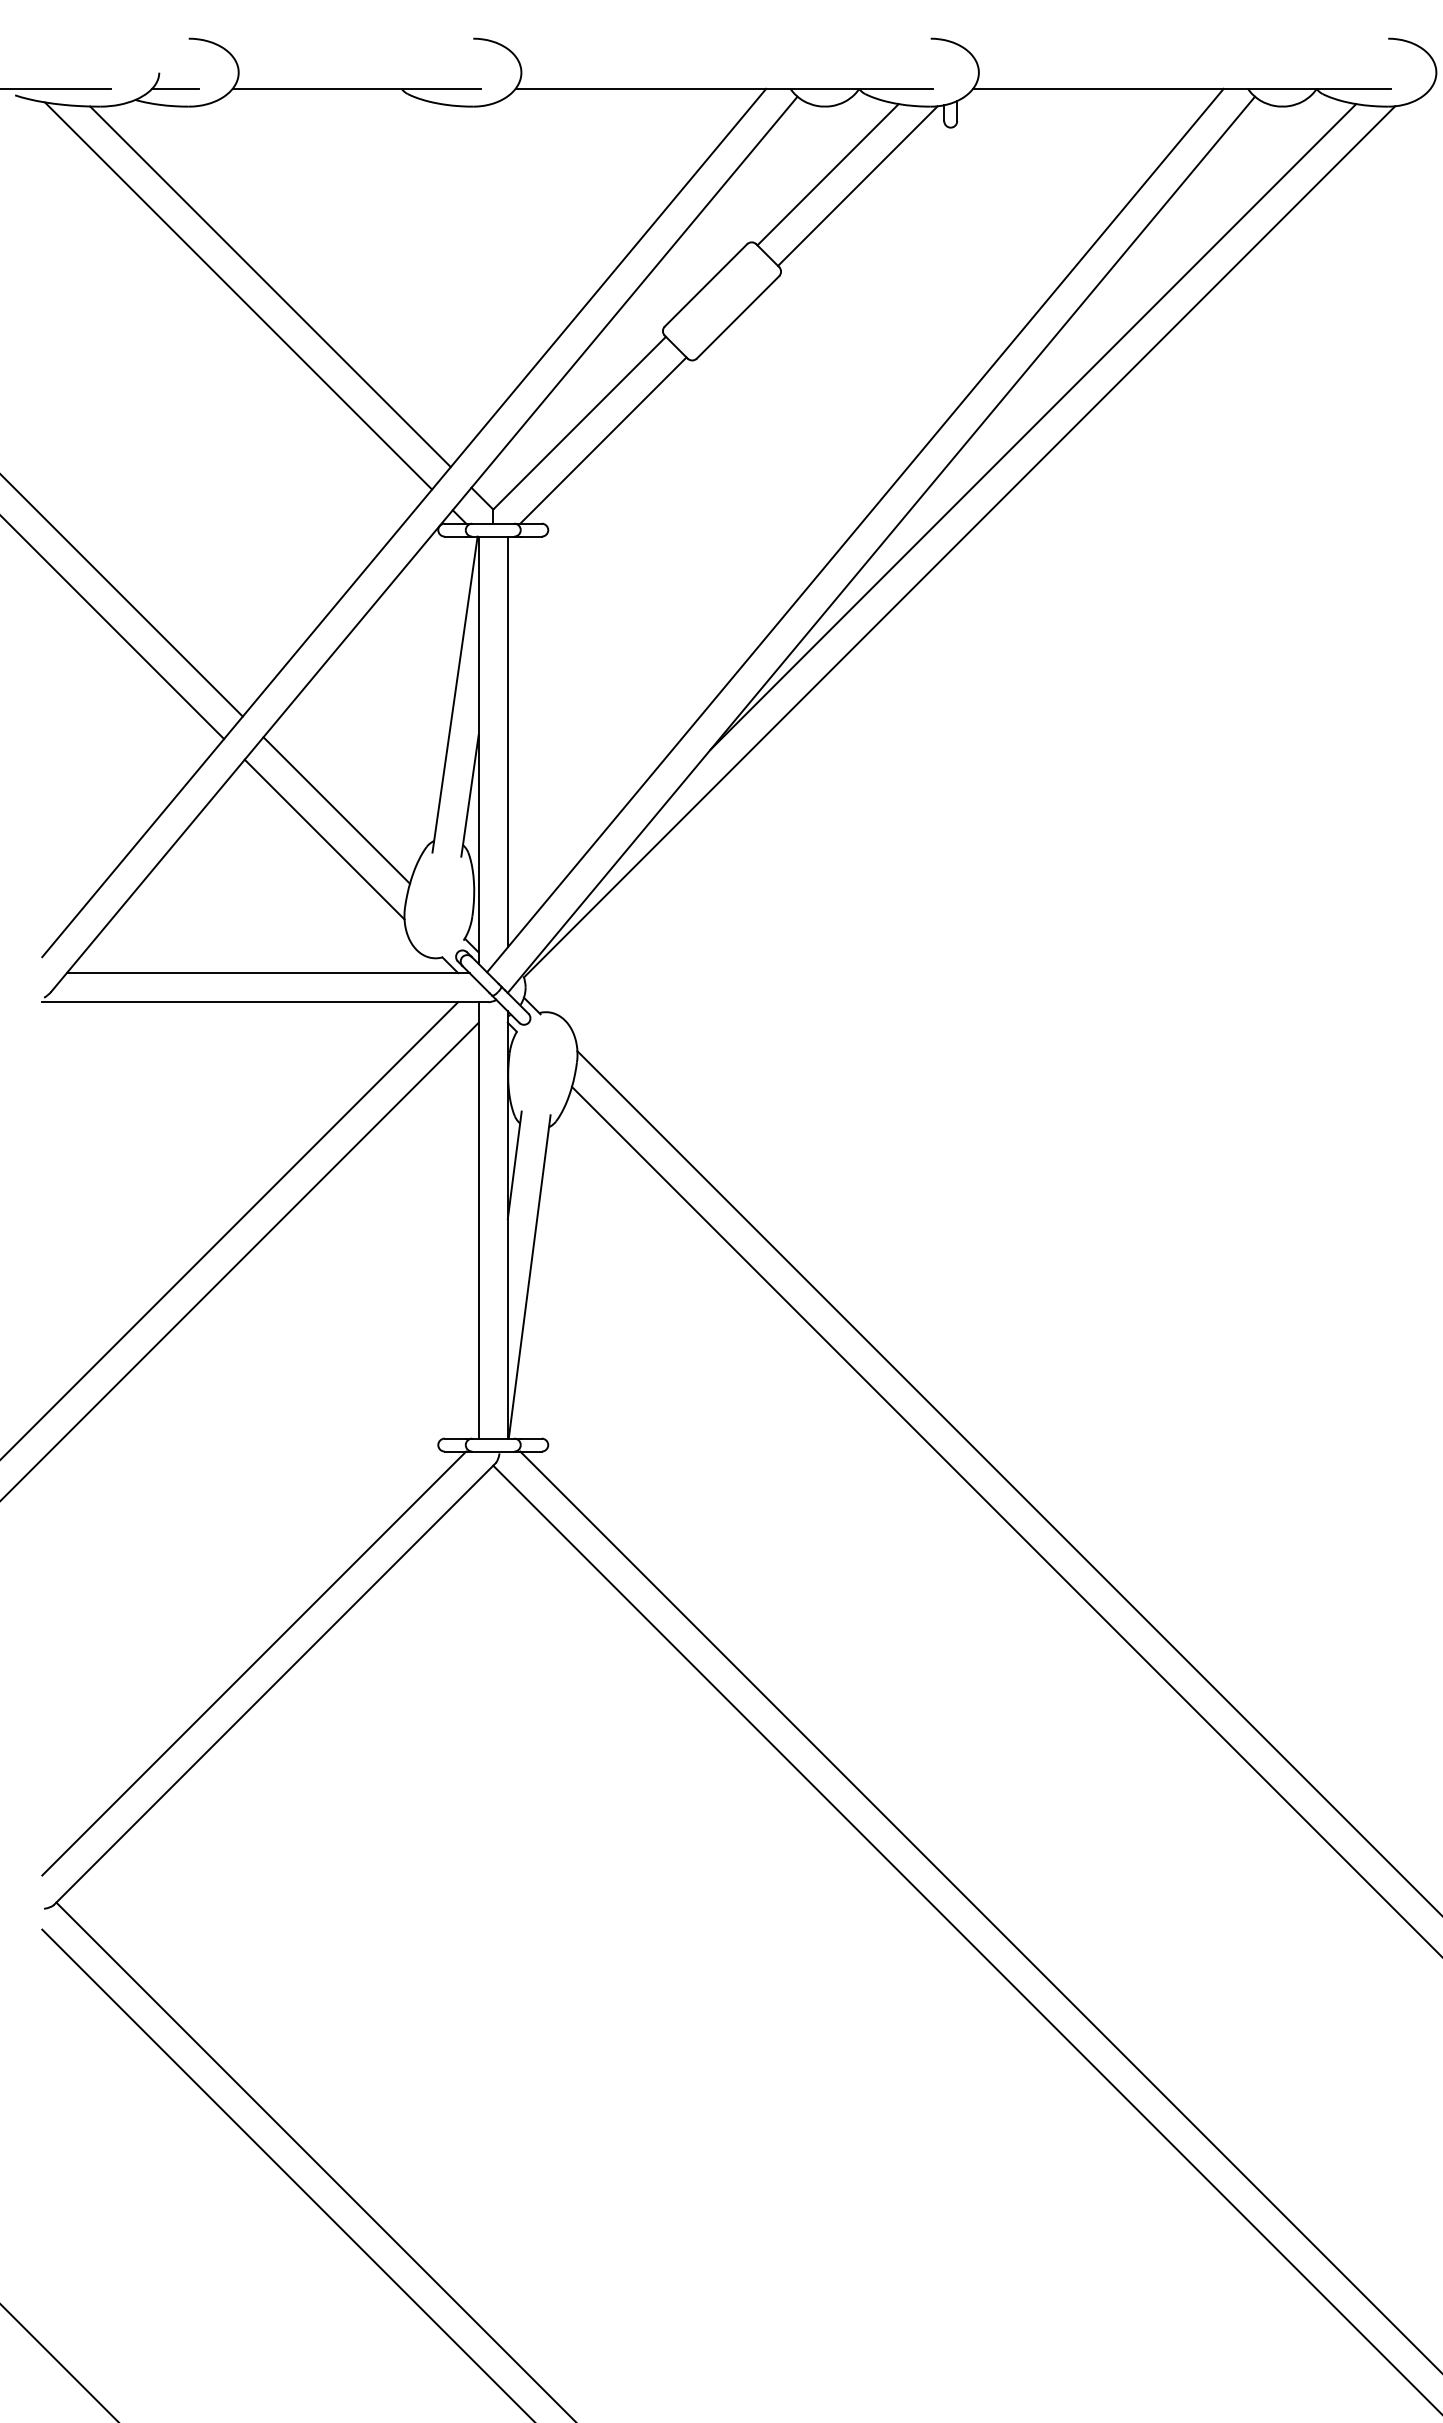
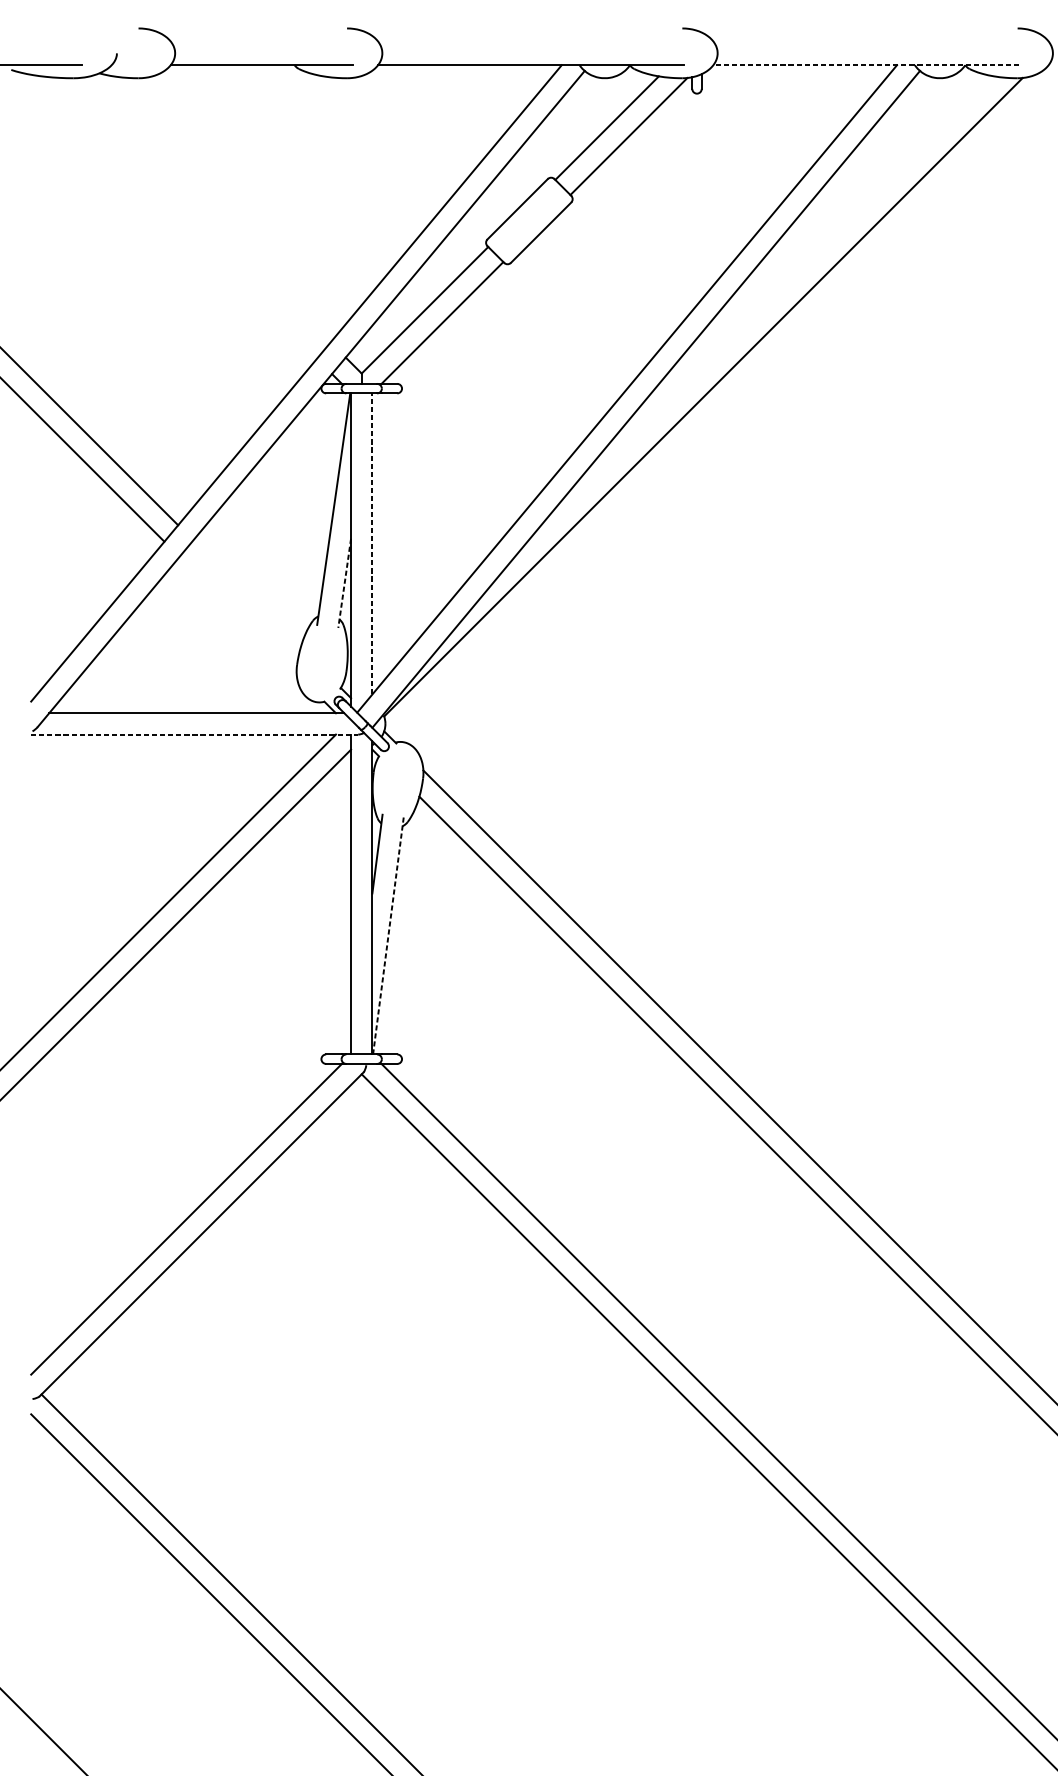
line: (175, 88) -> (128, 64), removed
line: (1181, 88) -> (866, 64), solid -> dashed
line: (270, 286) -> (198, 210), removed
line: (238, 295) -> (175, 216), removed
line: (1033, 426) -> (757, 312), removed
line: (507, 741) -> (372, 543), solid -> dashed
line: (469, 796) -> (344, 583), solid -> dashed
line: (336, 810) -> (246, 594), removed
line: (324, 839) -> (238, 615), removed
line: (265, 1002) -> (194, 734), solid -> dashed
line: (529, 1276) -> (388, 935), solid -> dashed

